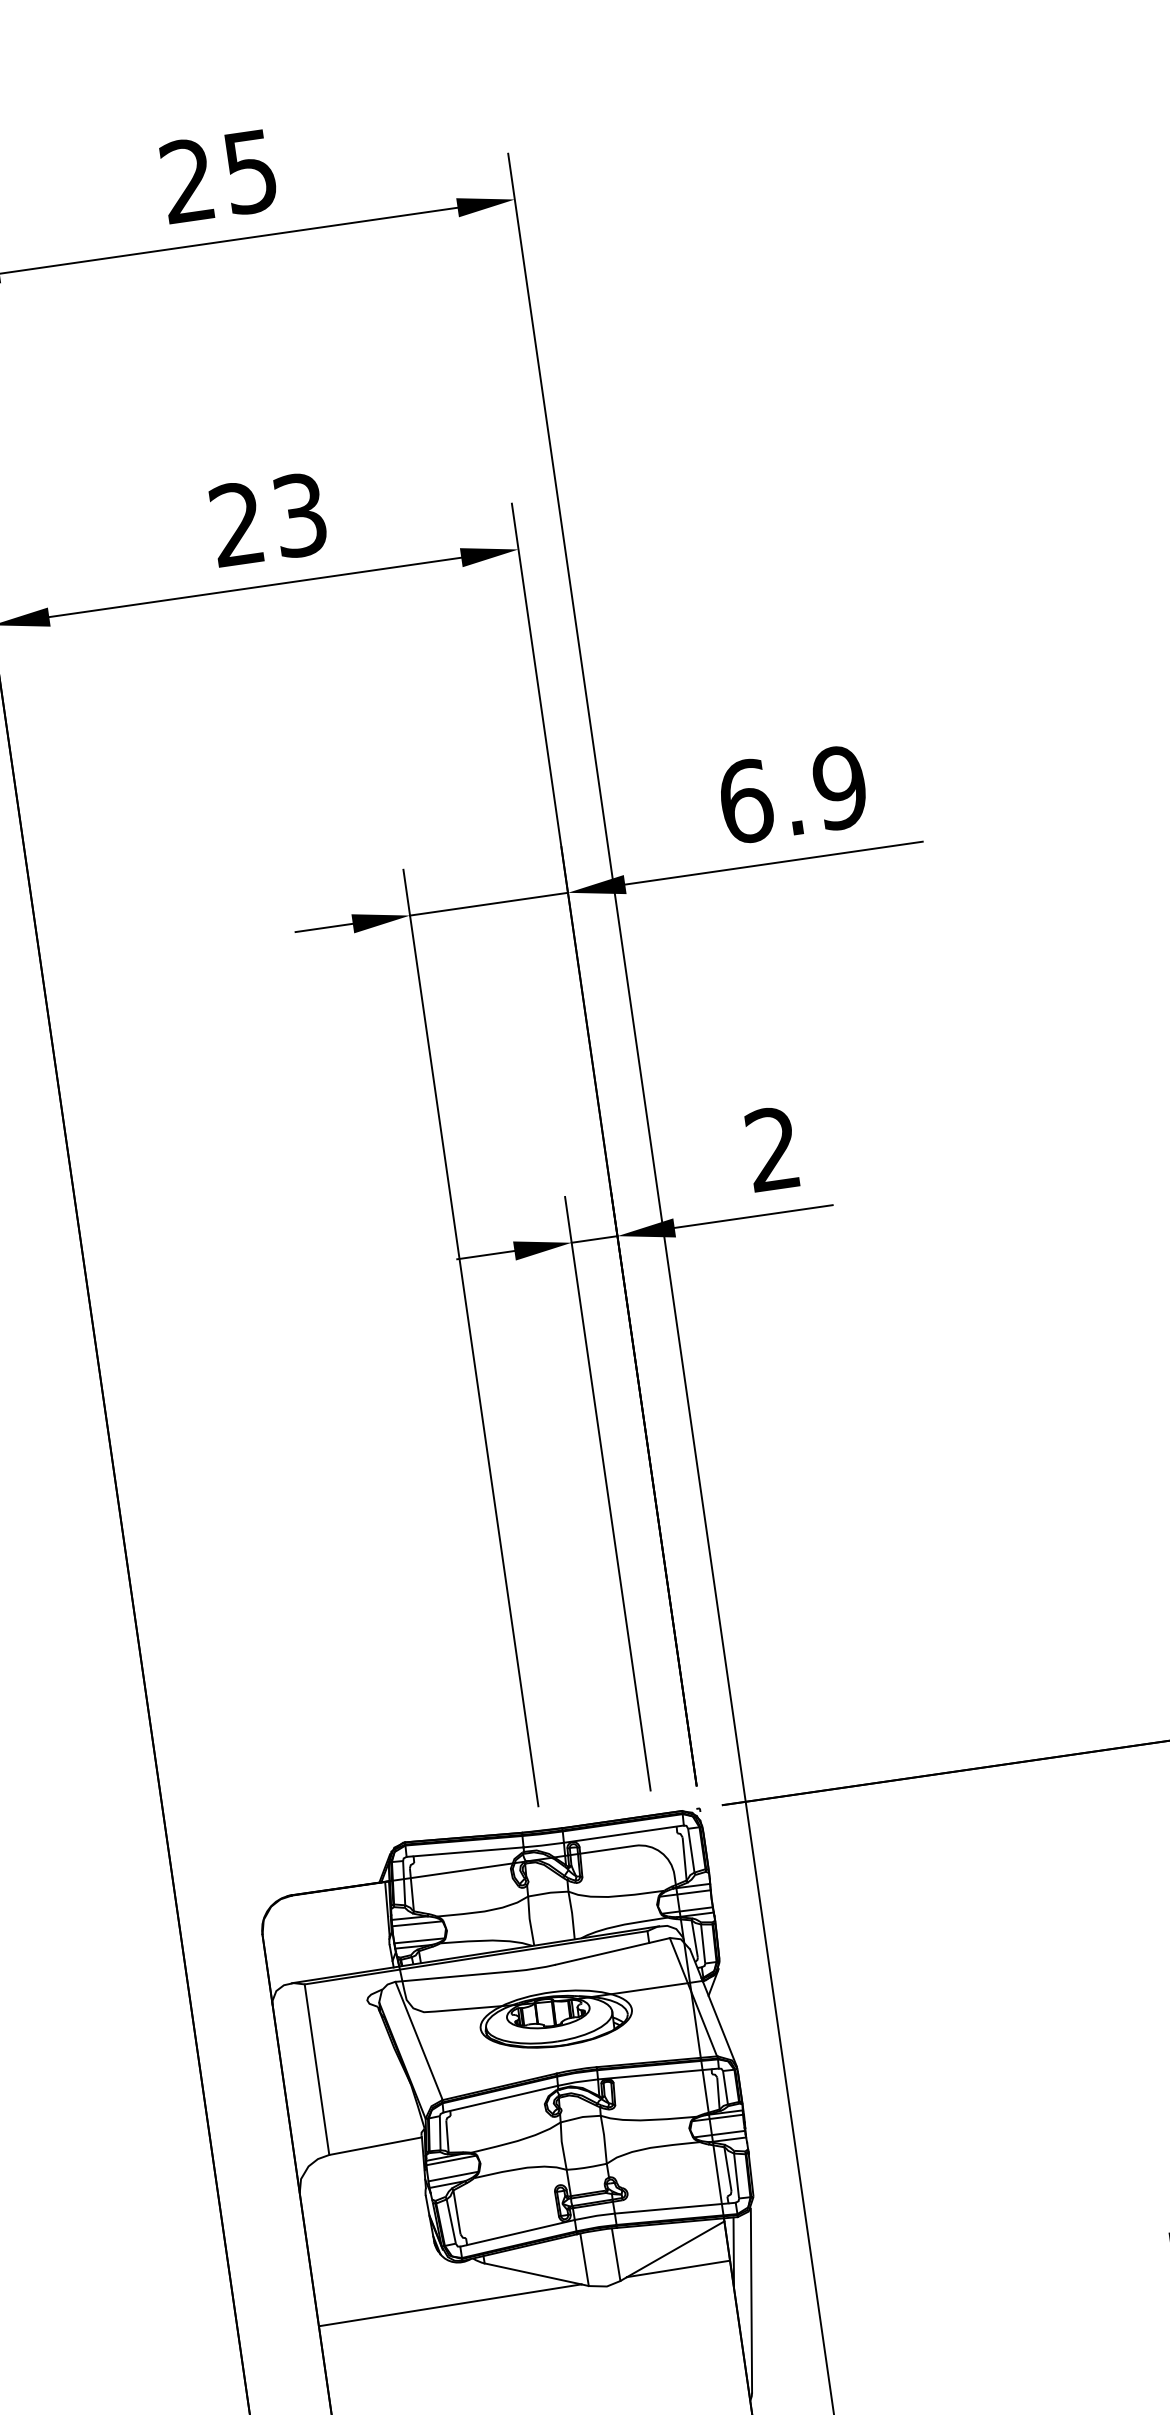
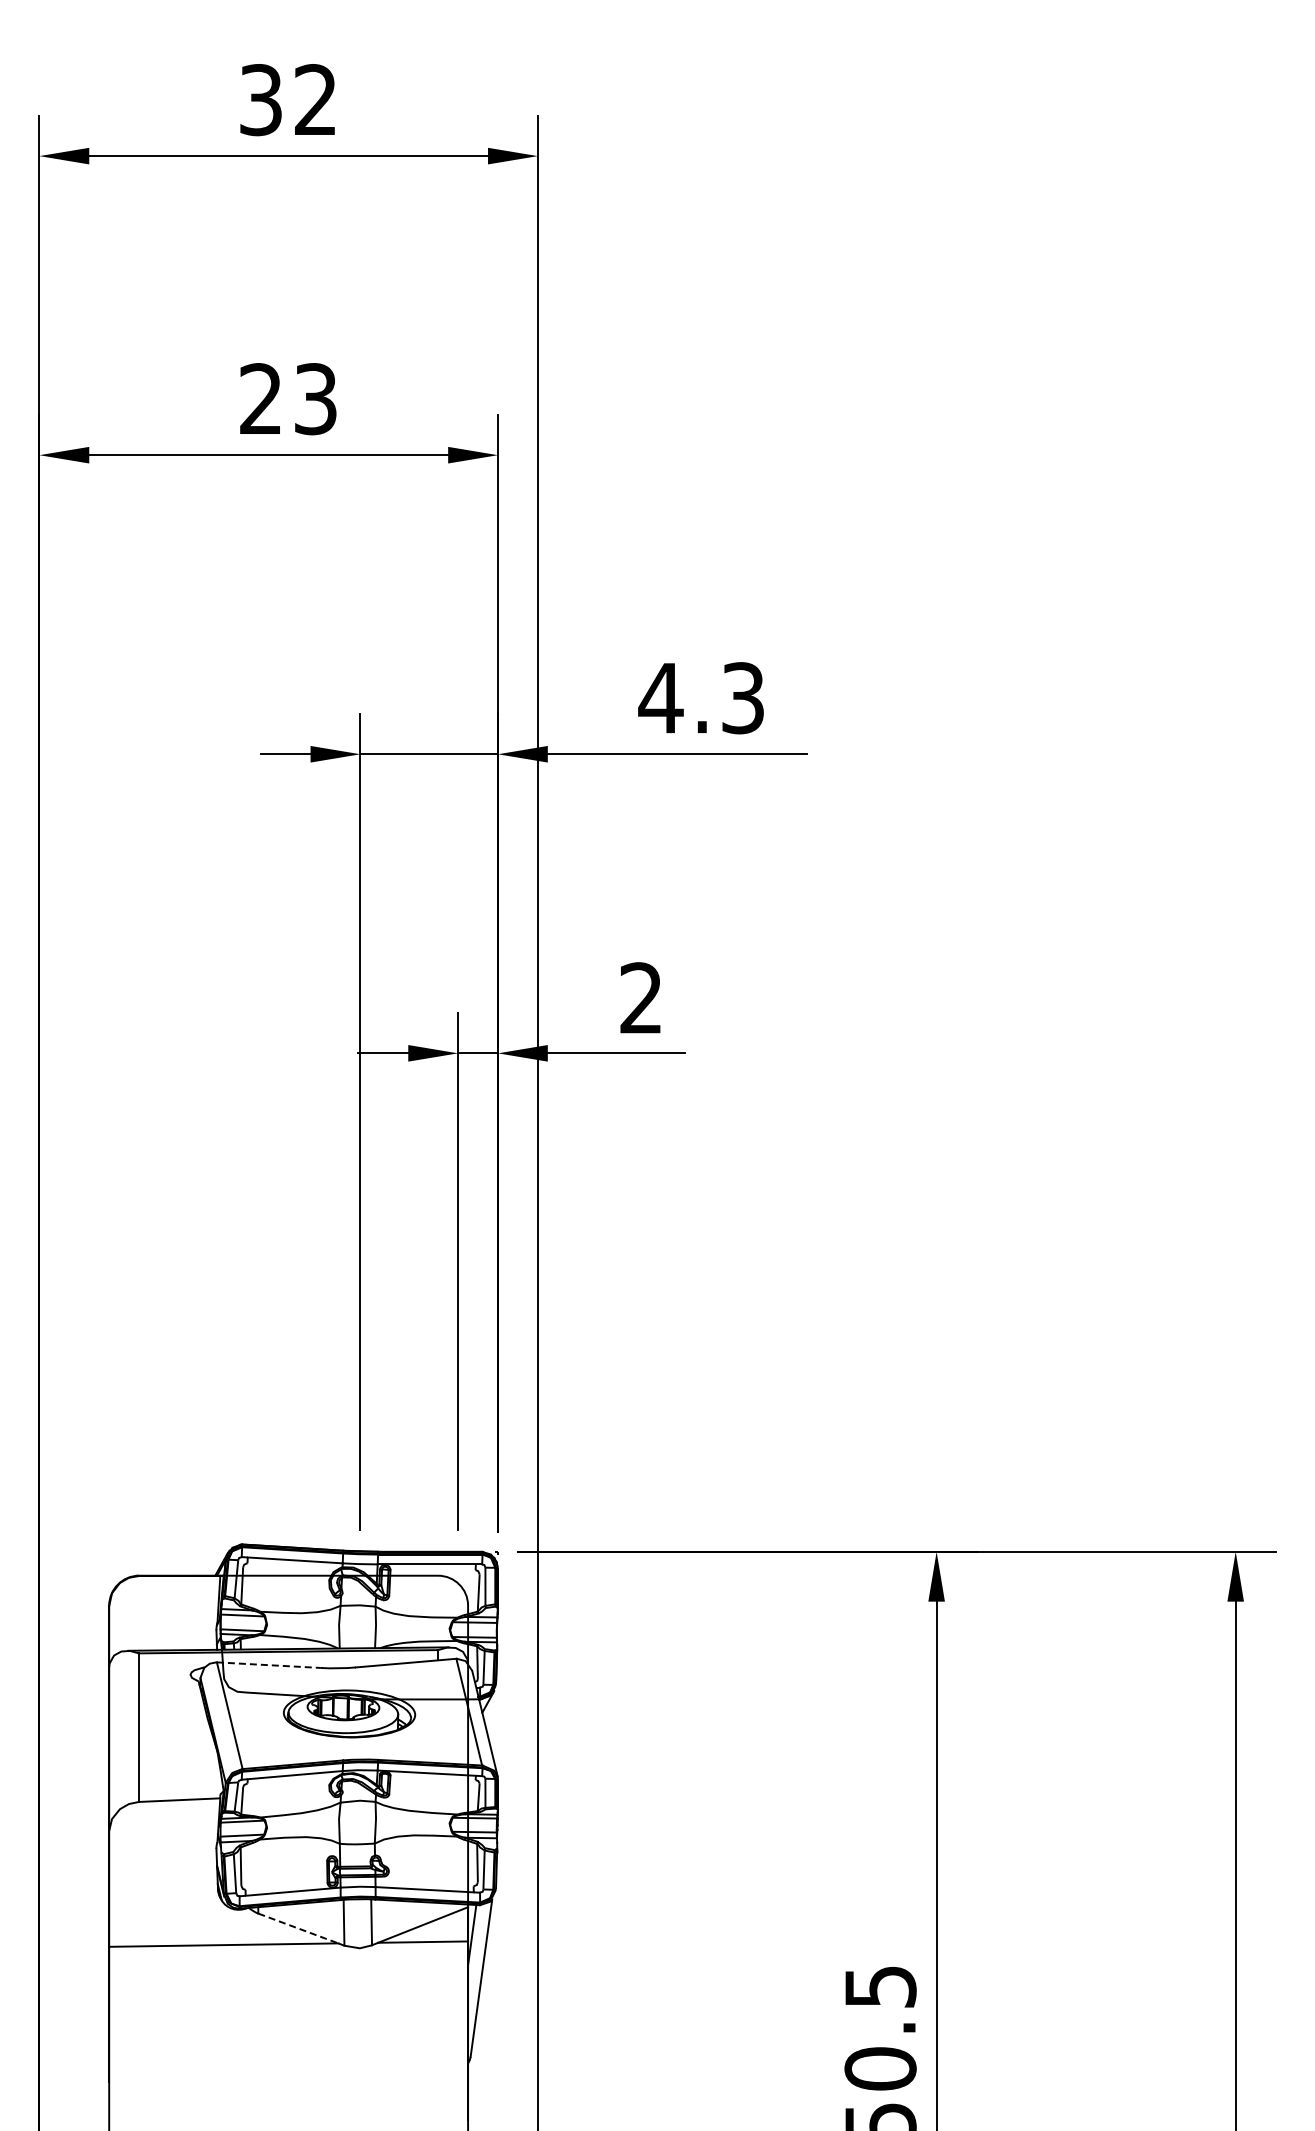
text: (218, 177) -> (287, 100), 25 -> 32
text: (792, 795) -> (701, 698), 6.9 -> 4.3
line: (456, 1976) -> (269, 1665), solid -> dashed
line: (533, 2273) -> (298, 1928), solid -> dashed

